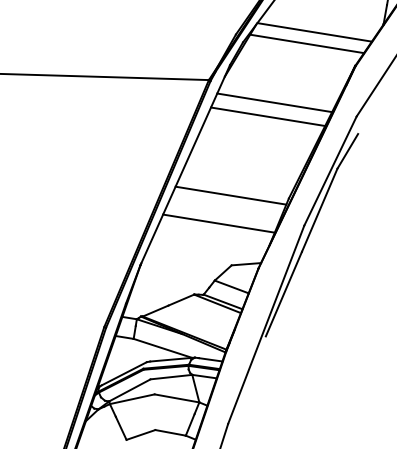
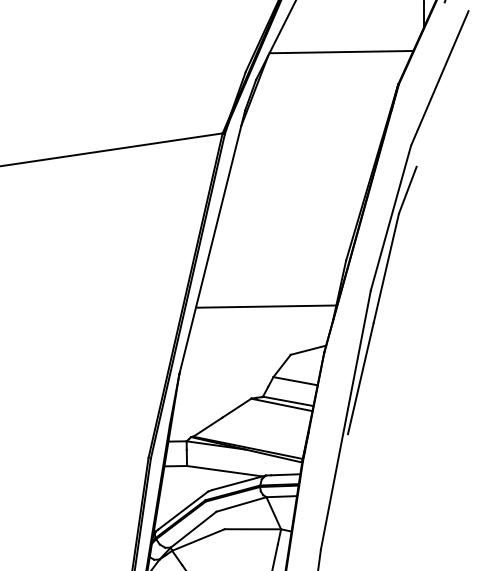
line: (306, 43) -> (334, 67), removed
line: (274, 102) -> (307, 146), removed
line: (267, 116) -> (302, 165), removed
line: (230, 195) -> (274, 269), removed

